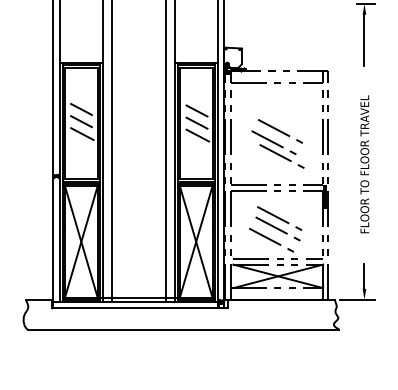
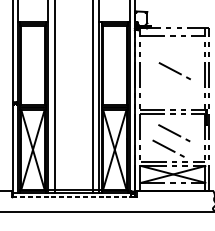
line: (81, 109) -> (33, 55), removed
line: (196, 110) -> (115, 56), removed
line: (81, 121) -> (33, 64), removed
line: (196, 123) -> (115, 65), removed
line: (82, 133) -> (33, 72), removed
line: (197, 135) -> (115, 74), removed
line: (275, 142) -> (171, 79), removed
line: (283, 156) -> (177, 88), removed
line: (277, 228) -> (172, 140), removed
line: (138, 308) -> (73, 197), solid -> dashed

